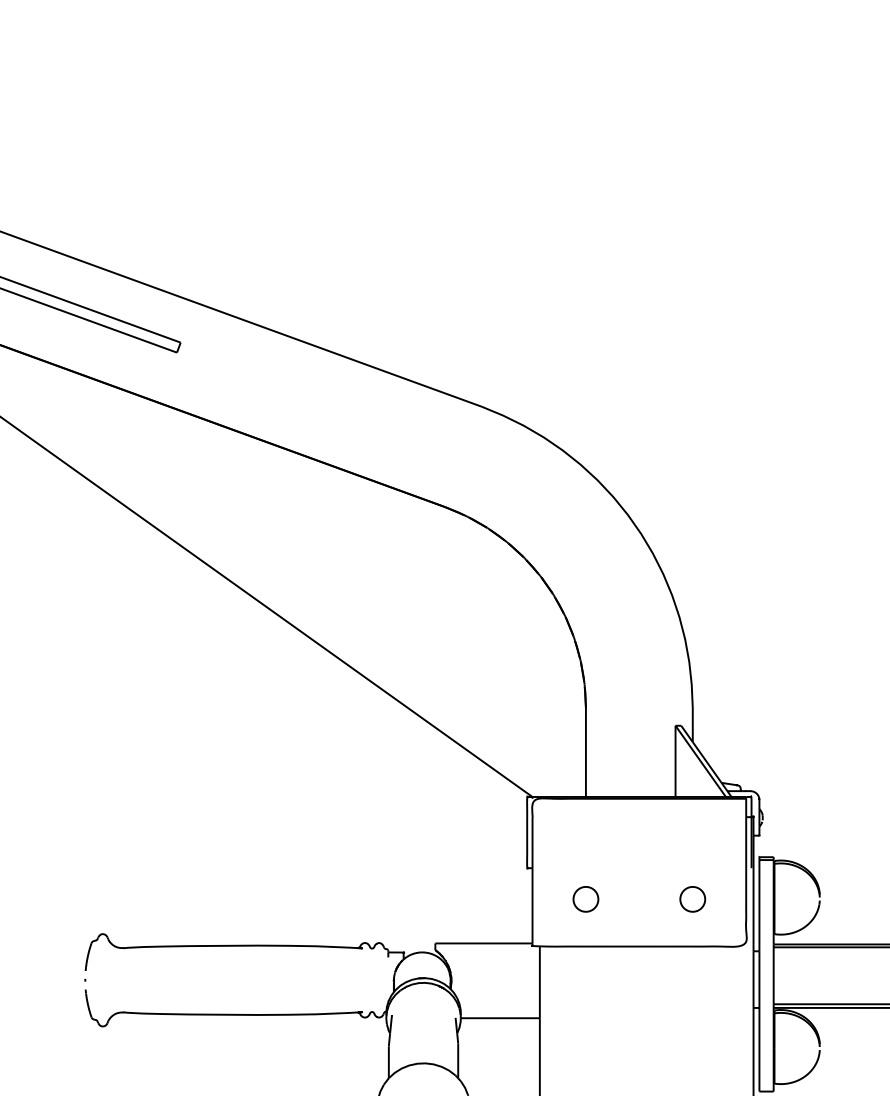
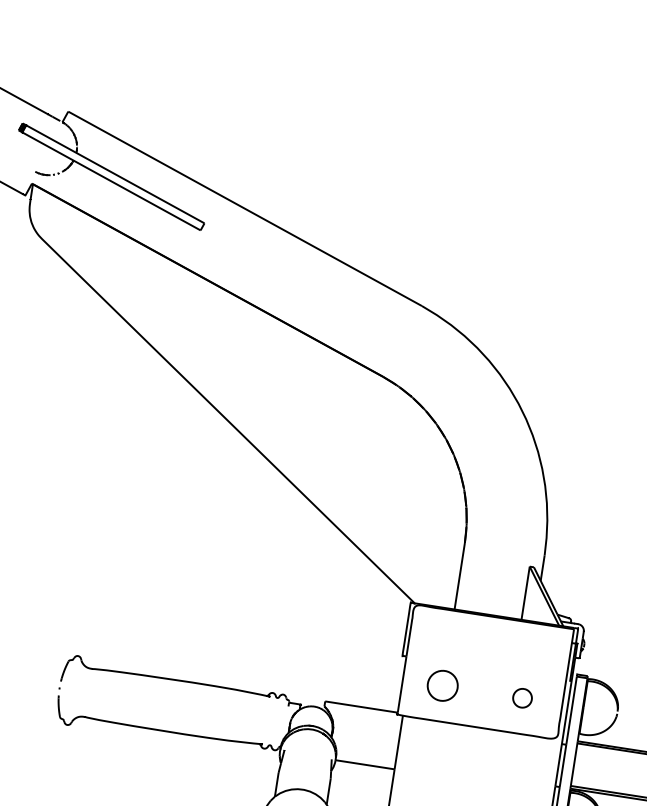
part: (585, 899) -> (442, 685), size x1.6

